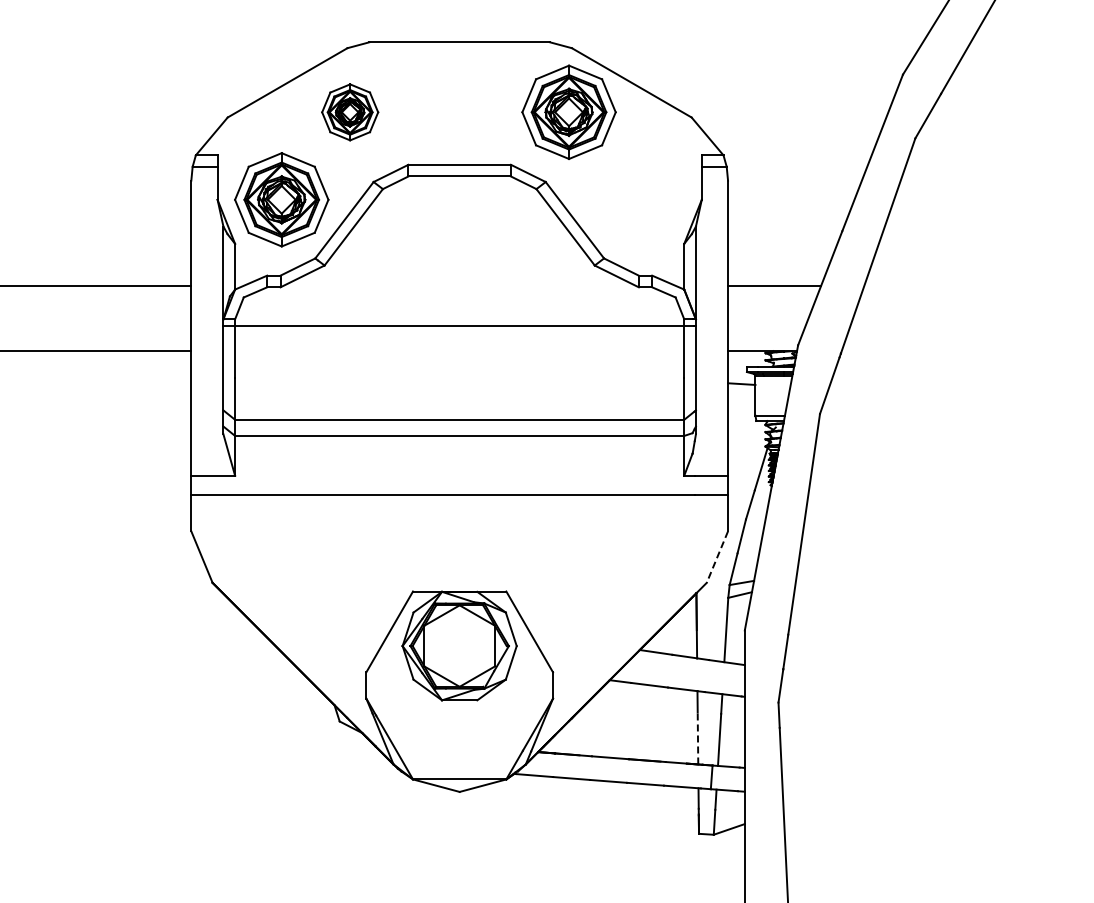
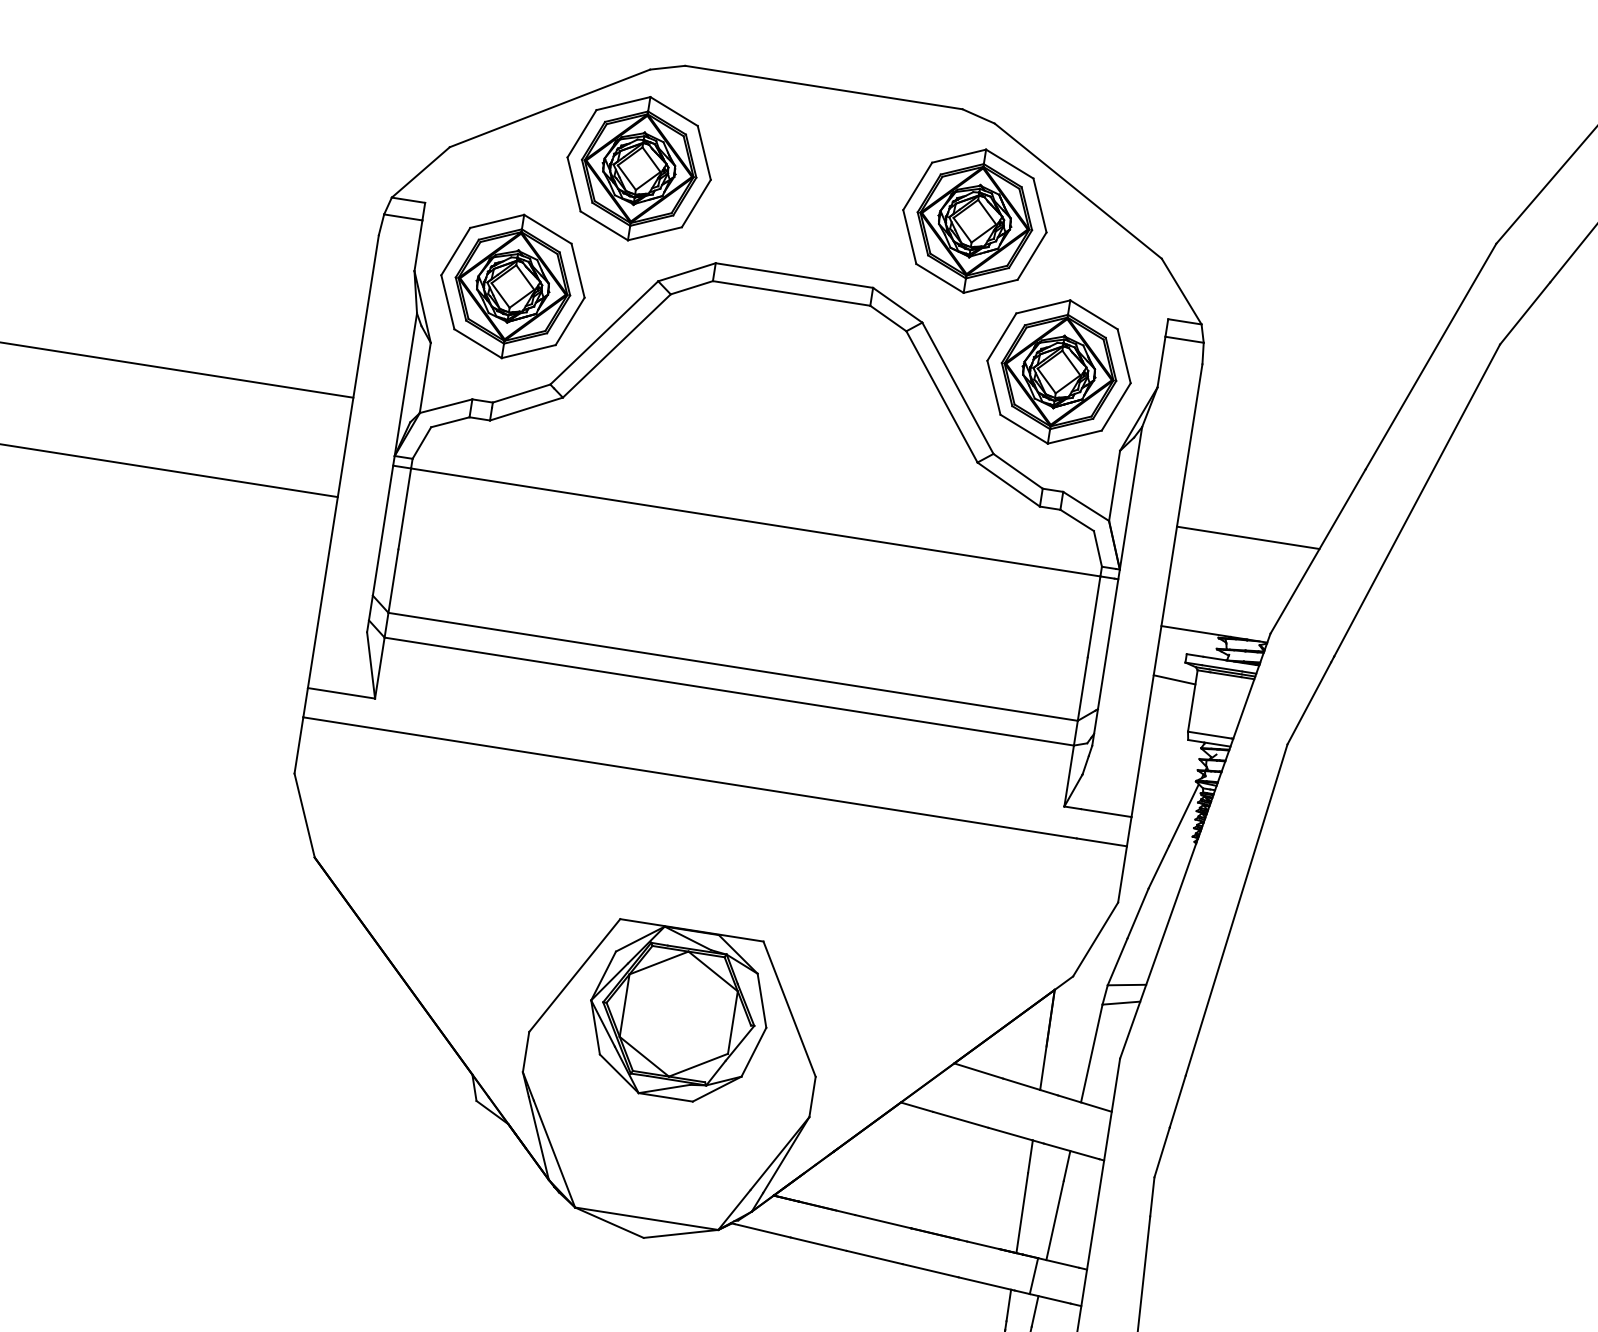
part: (349, 112) -> (637, 168), size x1.67
part: (637, 199) -> (1058, 371), added
line: (717, 557) -> (1095, 940), dashed -> solid
line: (697, 737) -> (1021, 1211), dashed -> solid

